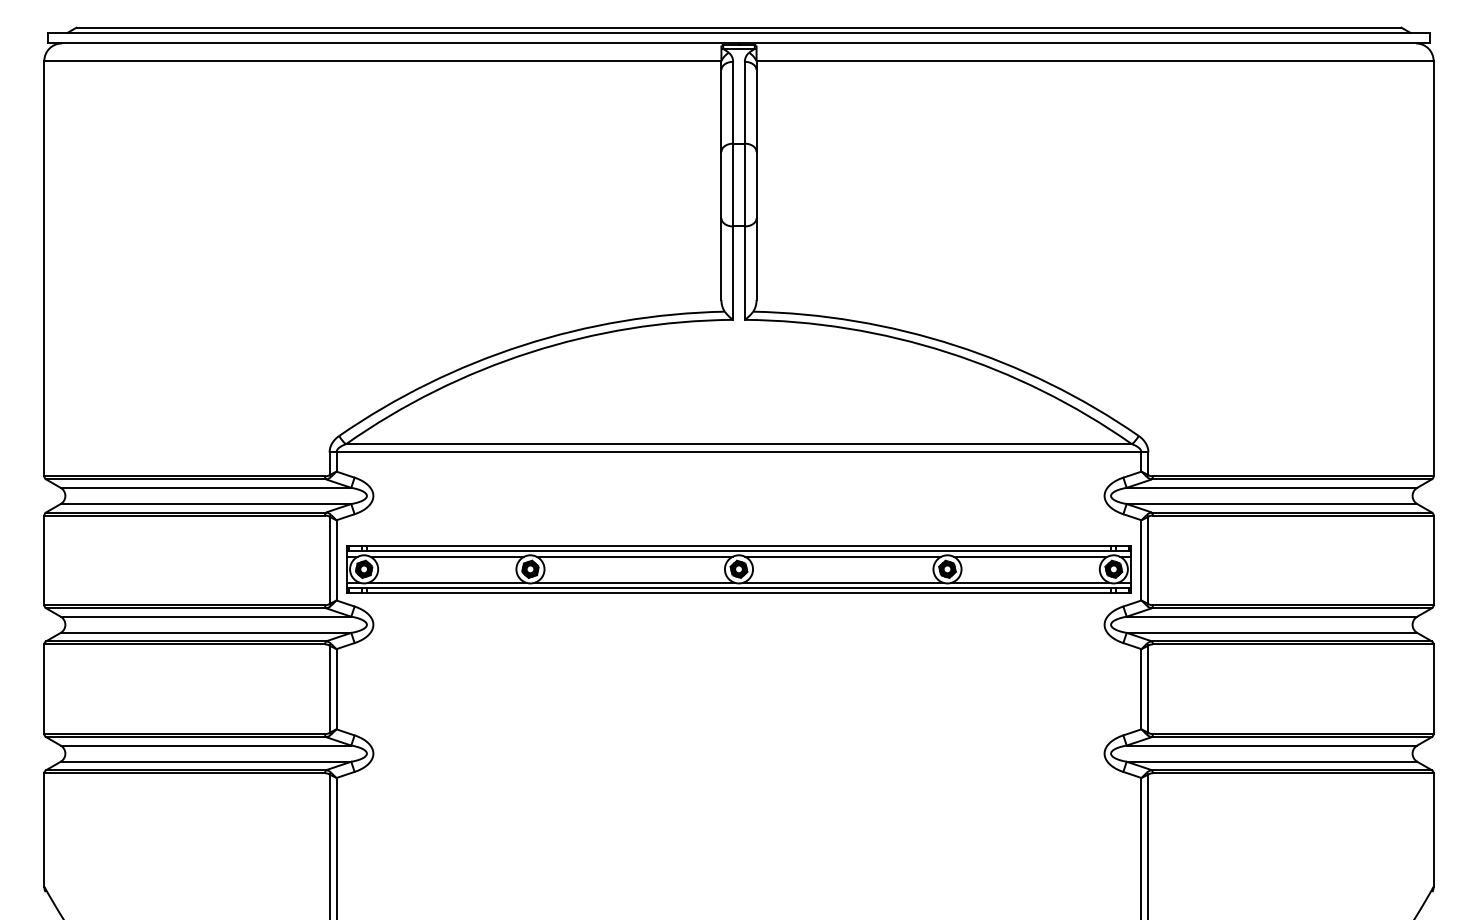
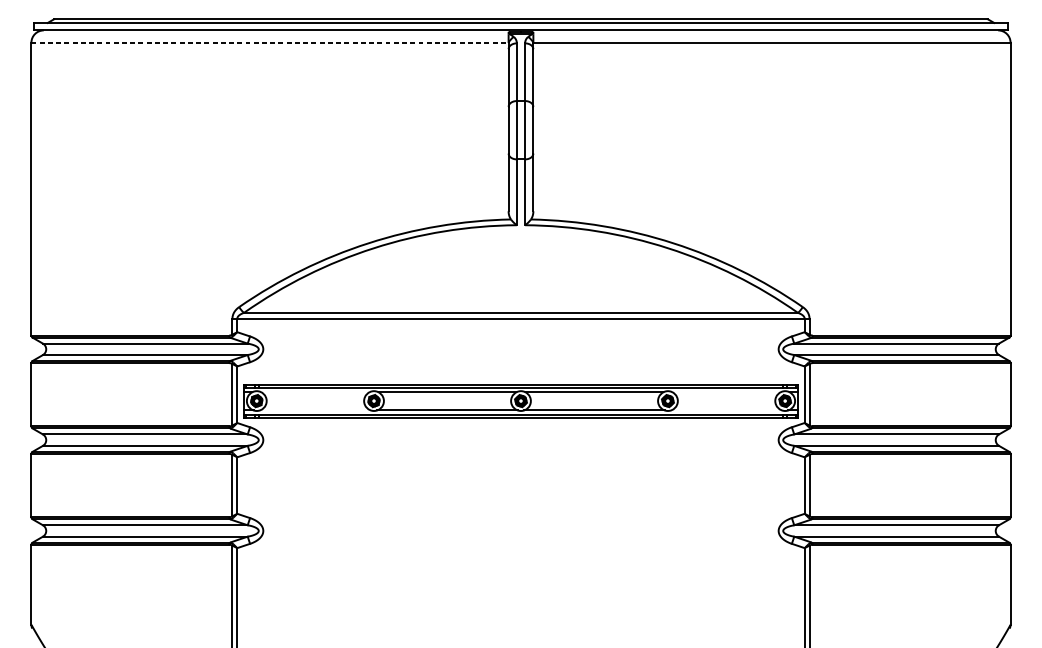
line: (382, 61) -> (269, 43), solid -> dashed
line: (447, 556) -> (315, 392), removed
line: (1030, 556) -> (726, 392), removed
line: (446, 582) -> (314, 410), removed
line: (1030, 582) -> (726, 410), removed

